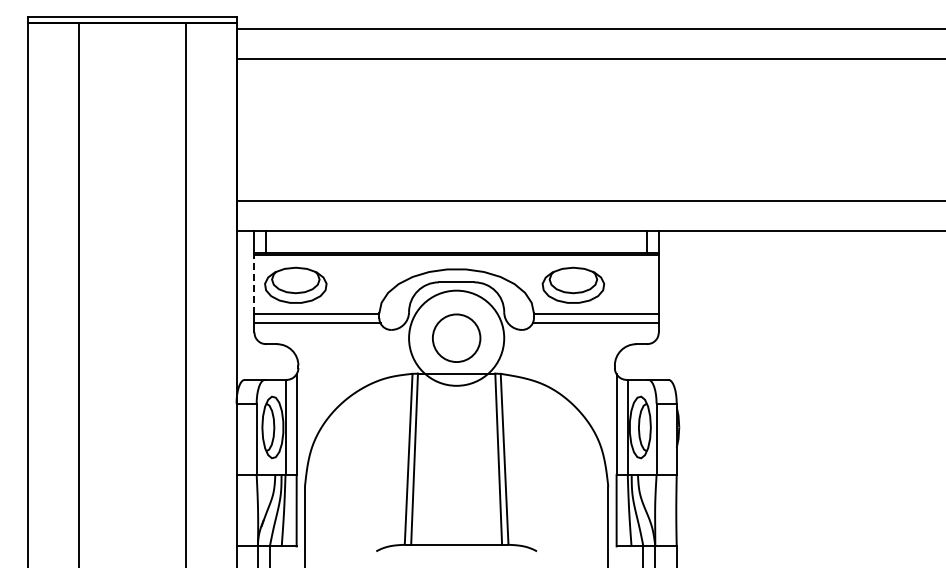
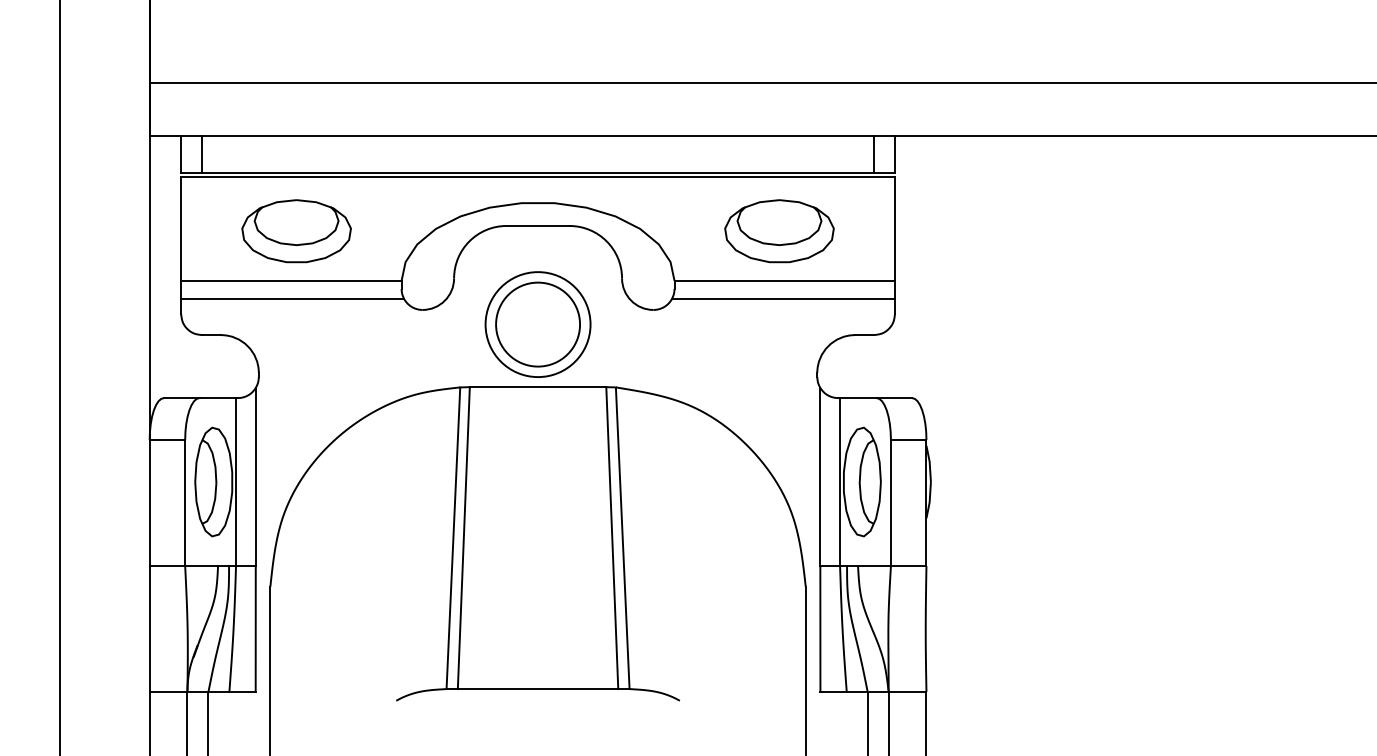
line: (254, 283) -> (181, 227), dashed -> solid
part: (295, 284) -> (296, 229), moved
part: (573, 284) -> (779, 229), moved
circle: (456, 337) -> (537, 323), size x0.62

